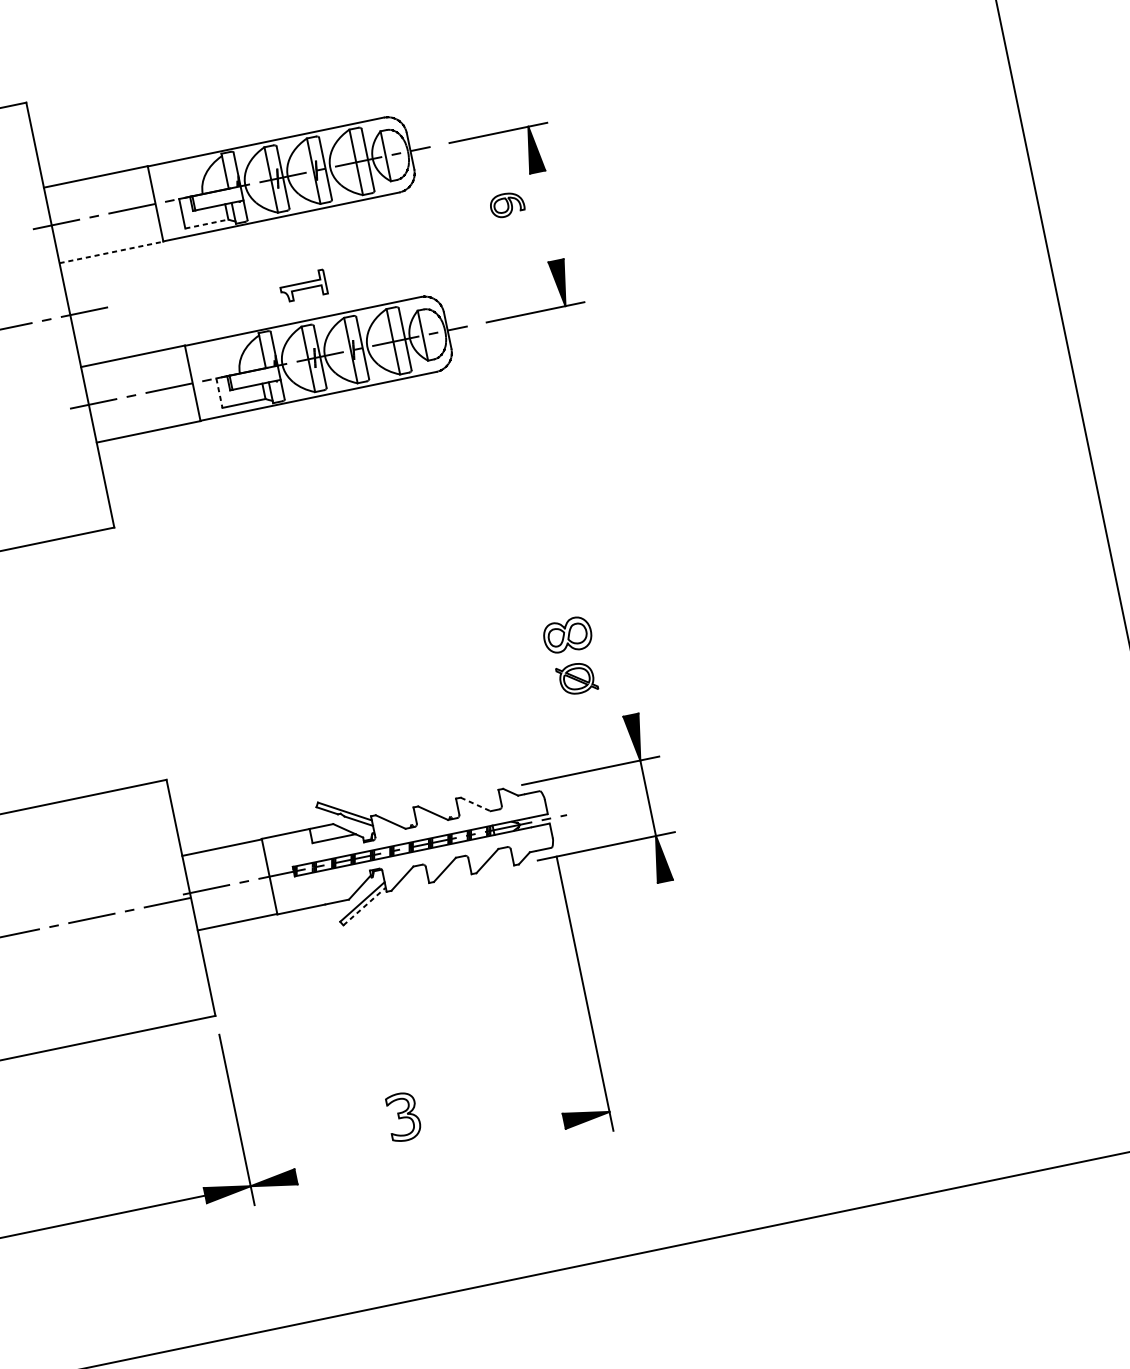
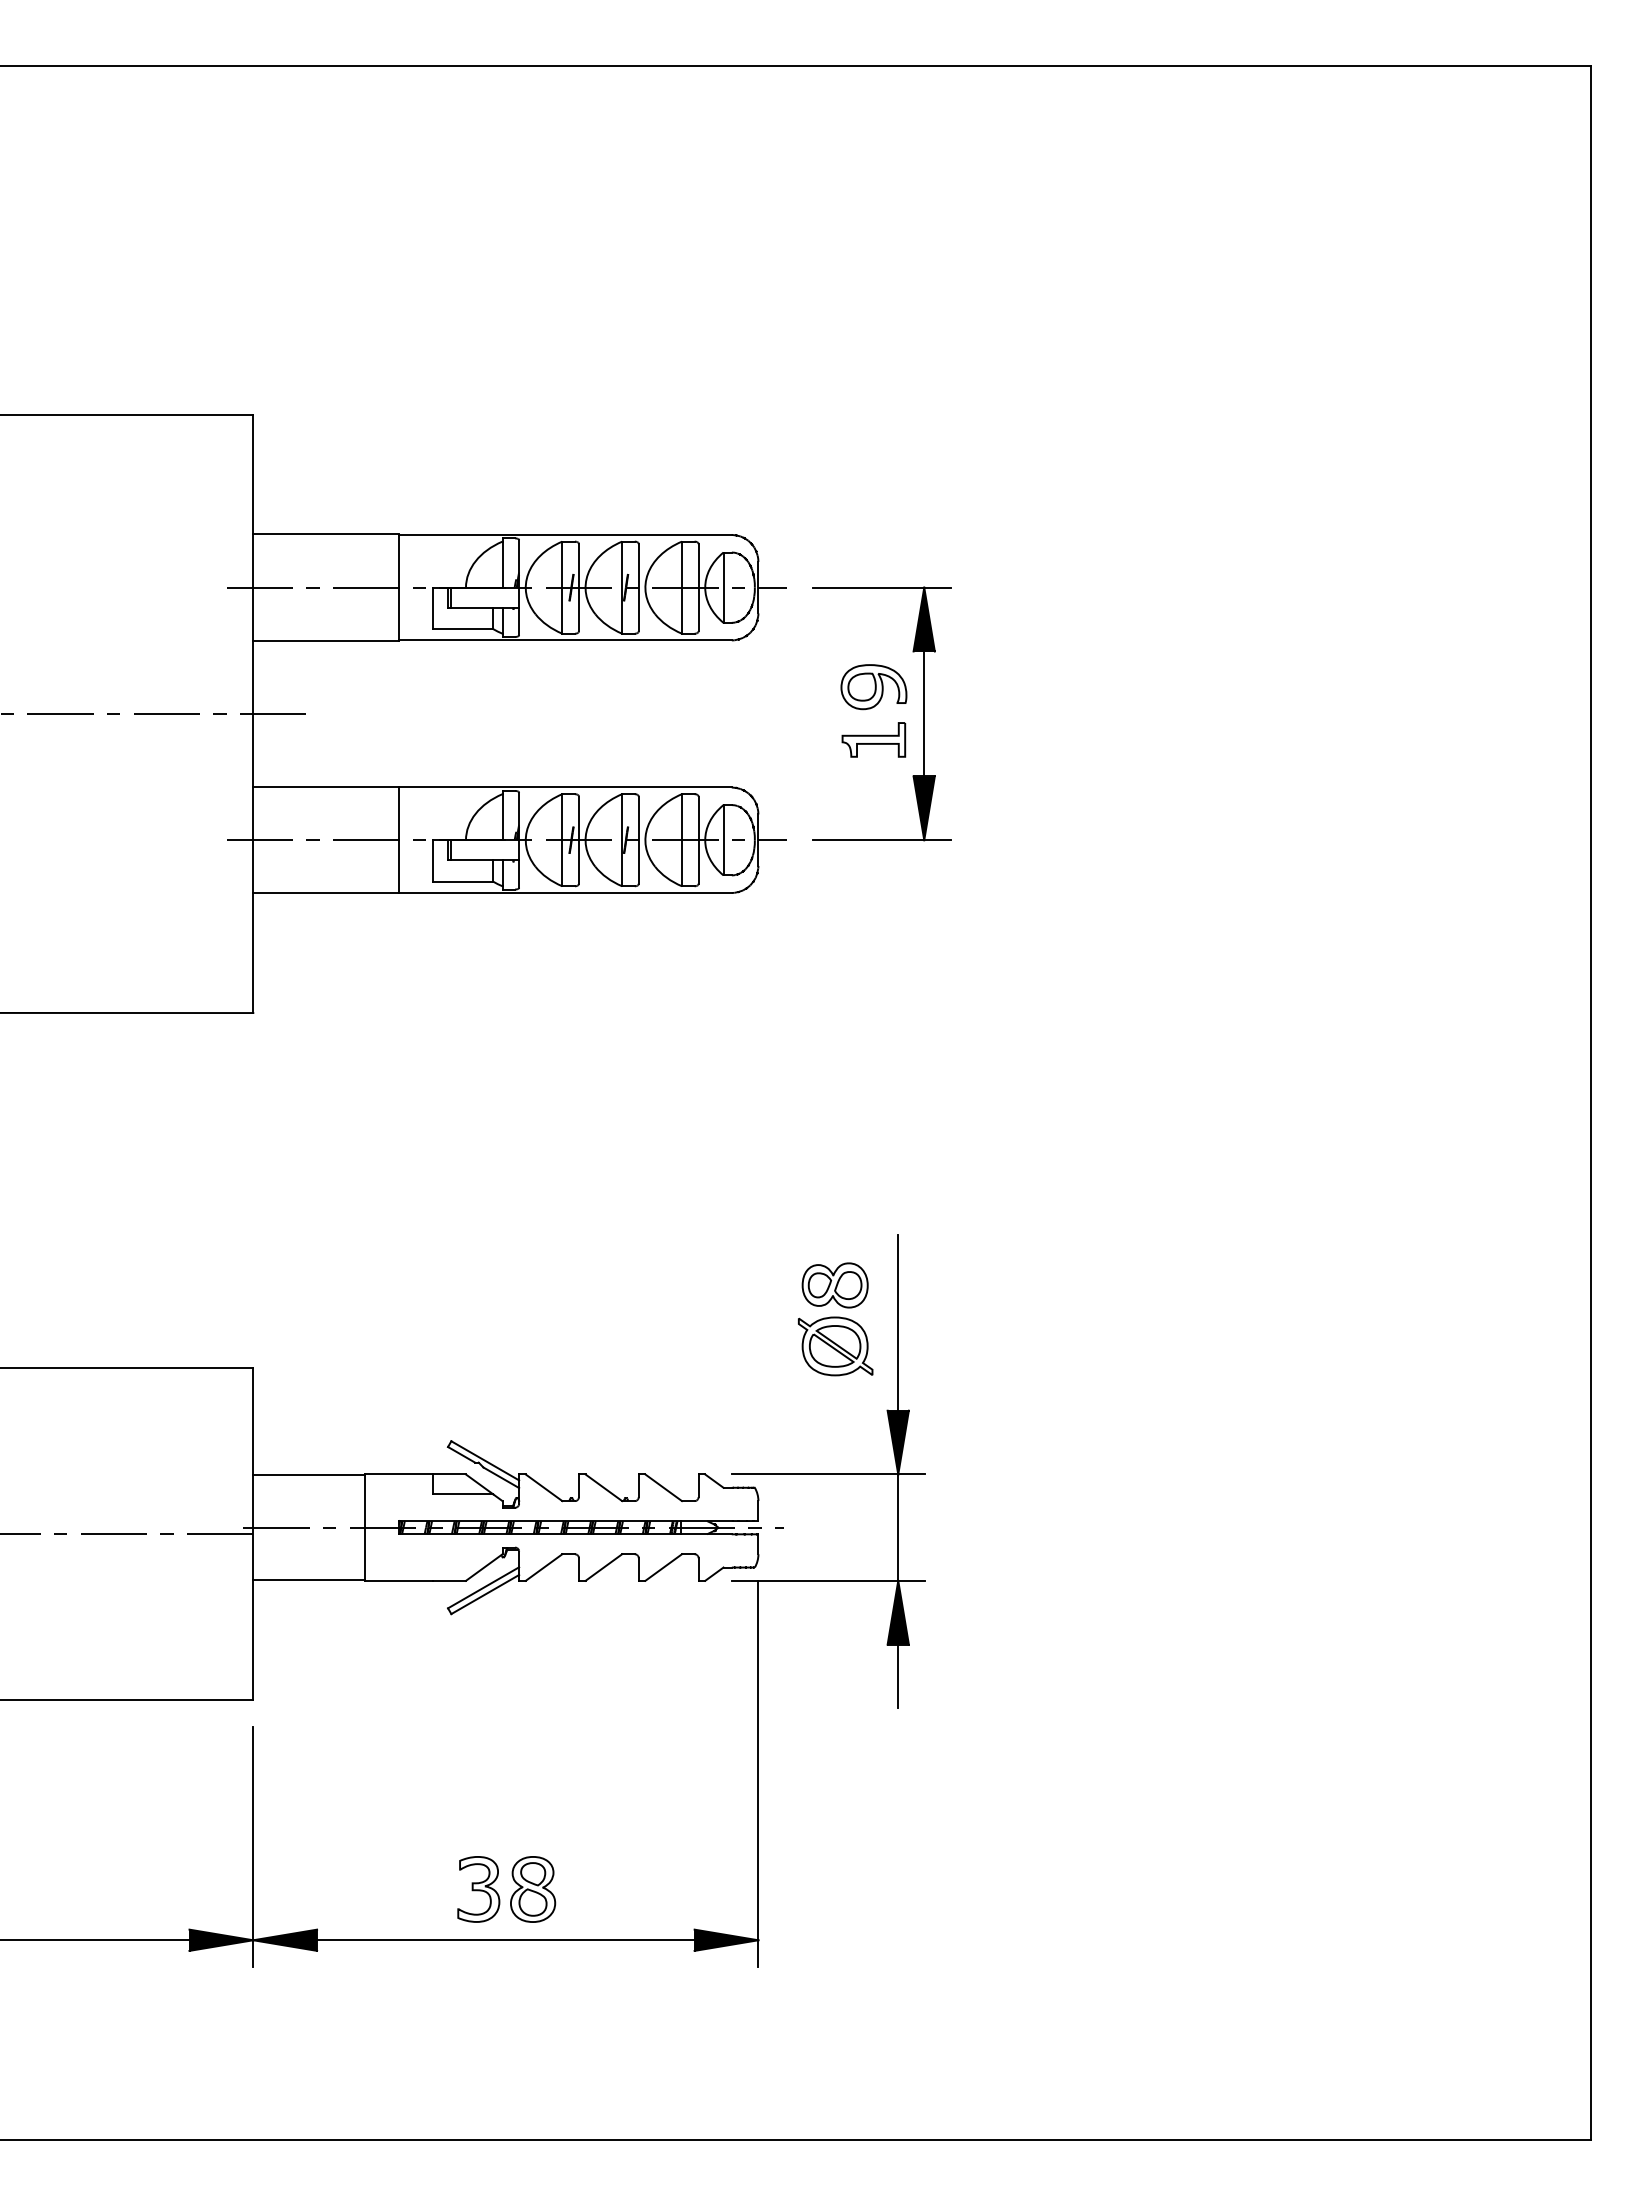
part: (506, 205) -> (873, 687), size x1.43
line: (547, 216) -> (924, 713), added
line: (207, 224) -> (463, 629), dashed -> solid
line: (111, 252) -> (326, 640), dashed -> solid
part: (302, 285) -> (873, 739), moved
line: (219, 392) -> (432, 860), dashed -> solid
line: (618, 652) -> (898, 1322), added
part: (576, 678) -> (835, 1346), size x1.43
line: (475, 804) -> (663, 1487), dashed -> solid
line: (670, 903) -> (898, 1676), added
line: (364, 906) -> (485, 1594), dashed -> solid
part: (442, 1108) -> (533, 1889), added
line: (429, 1149) -> (505, 1940), added

